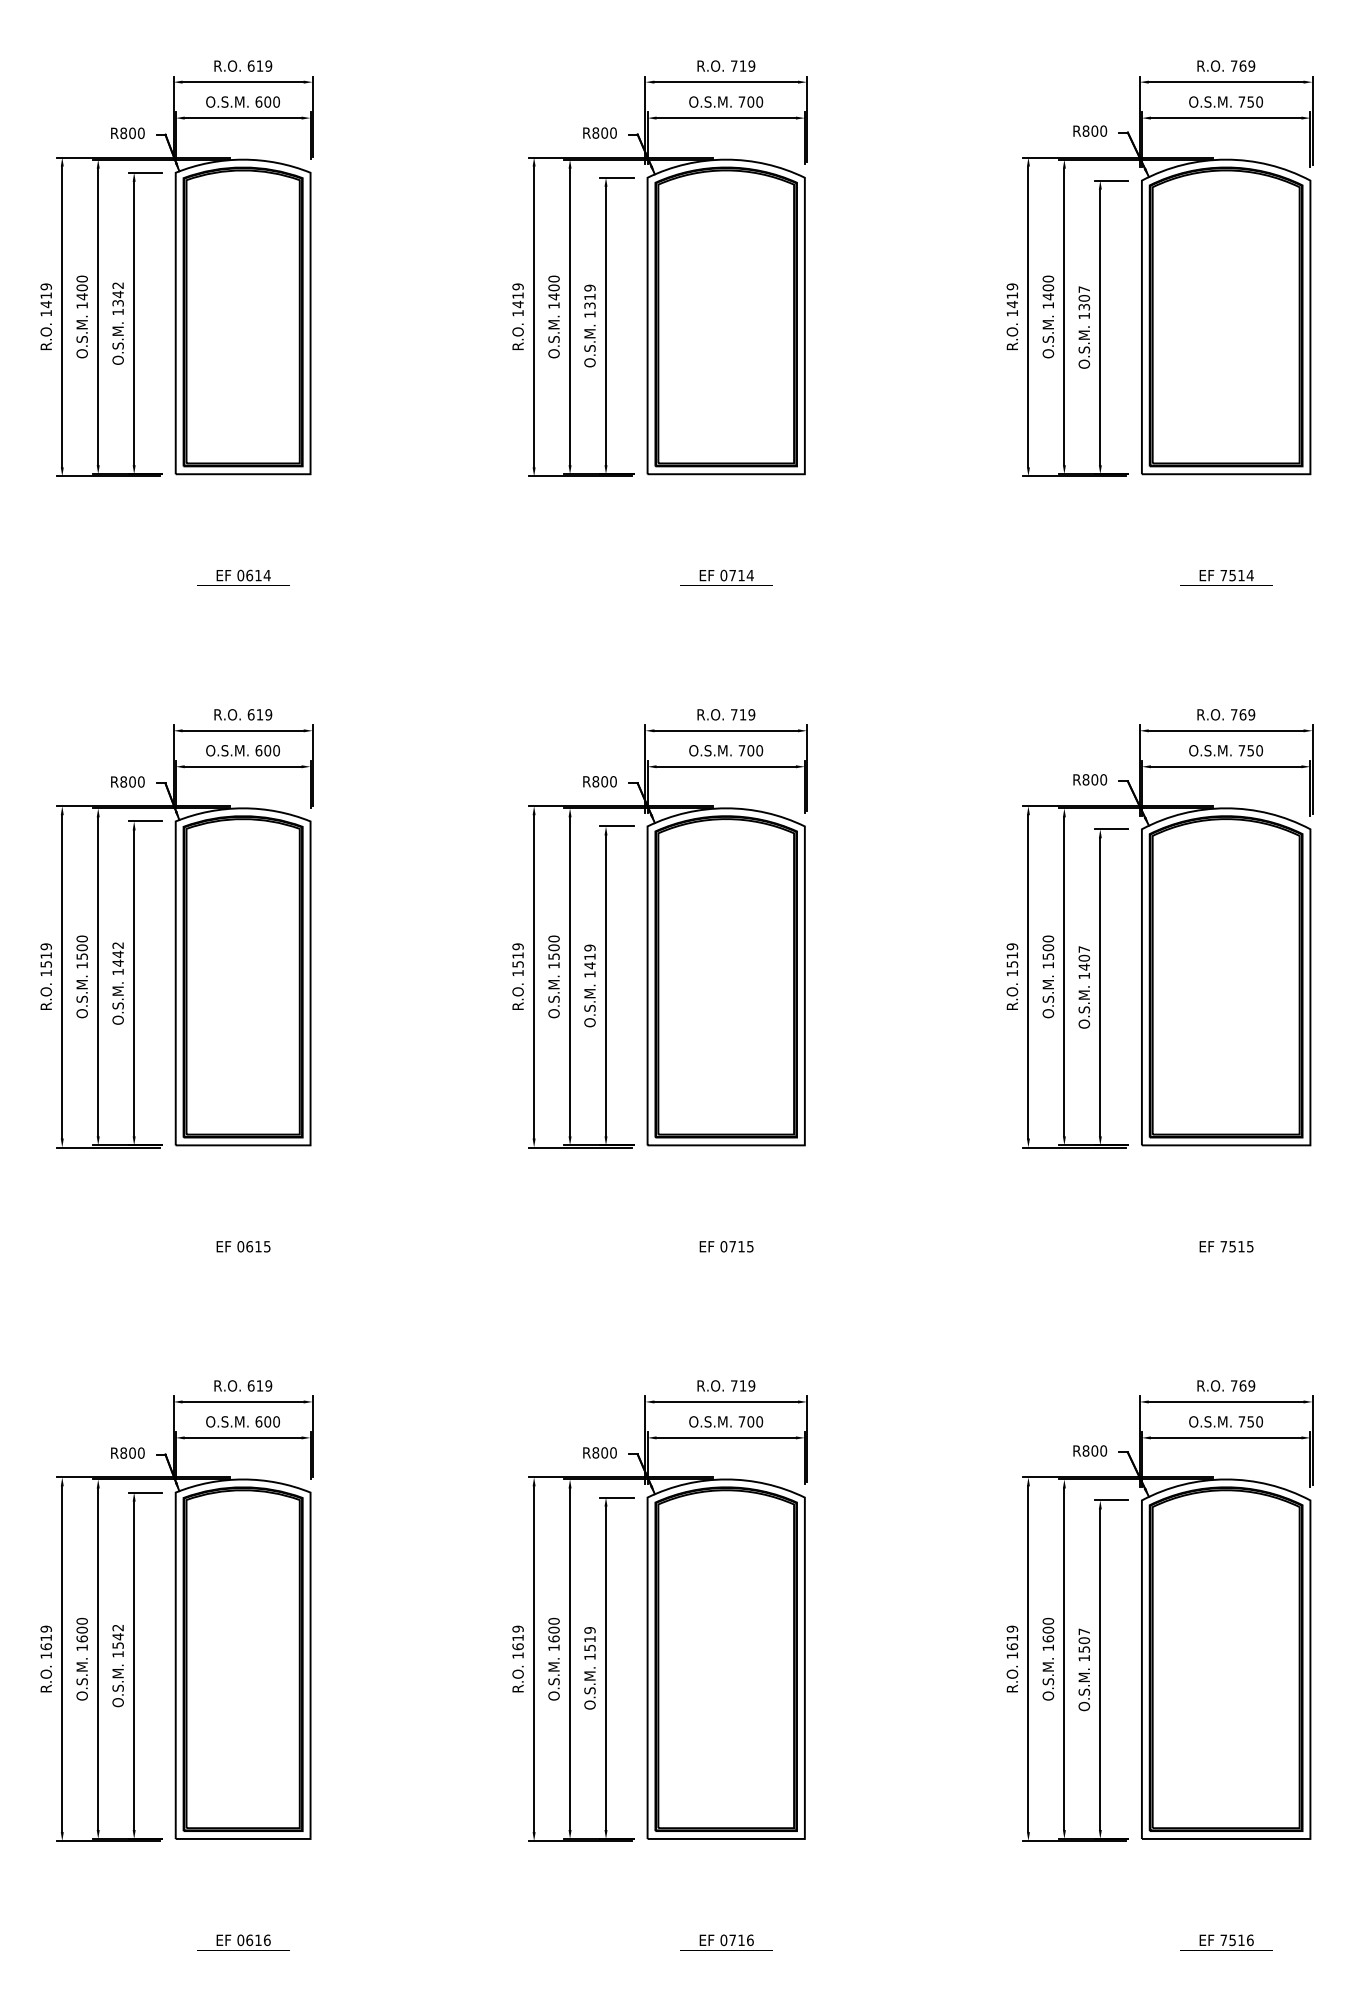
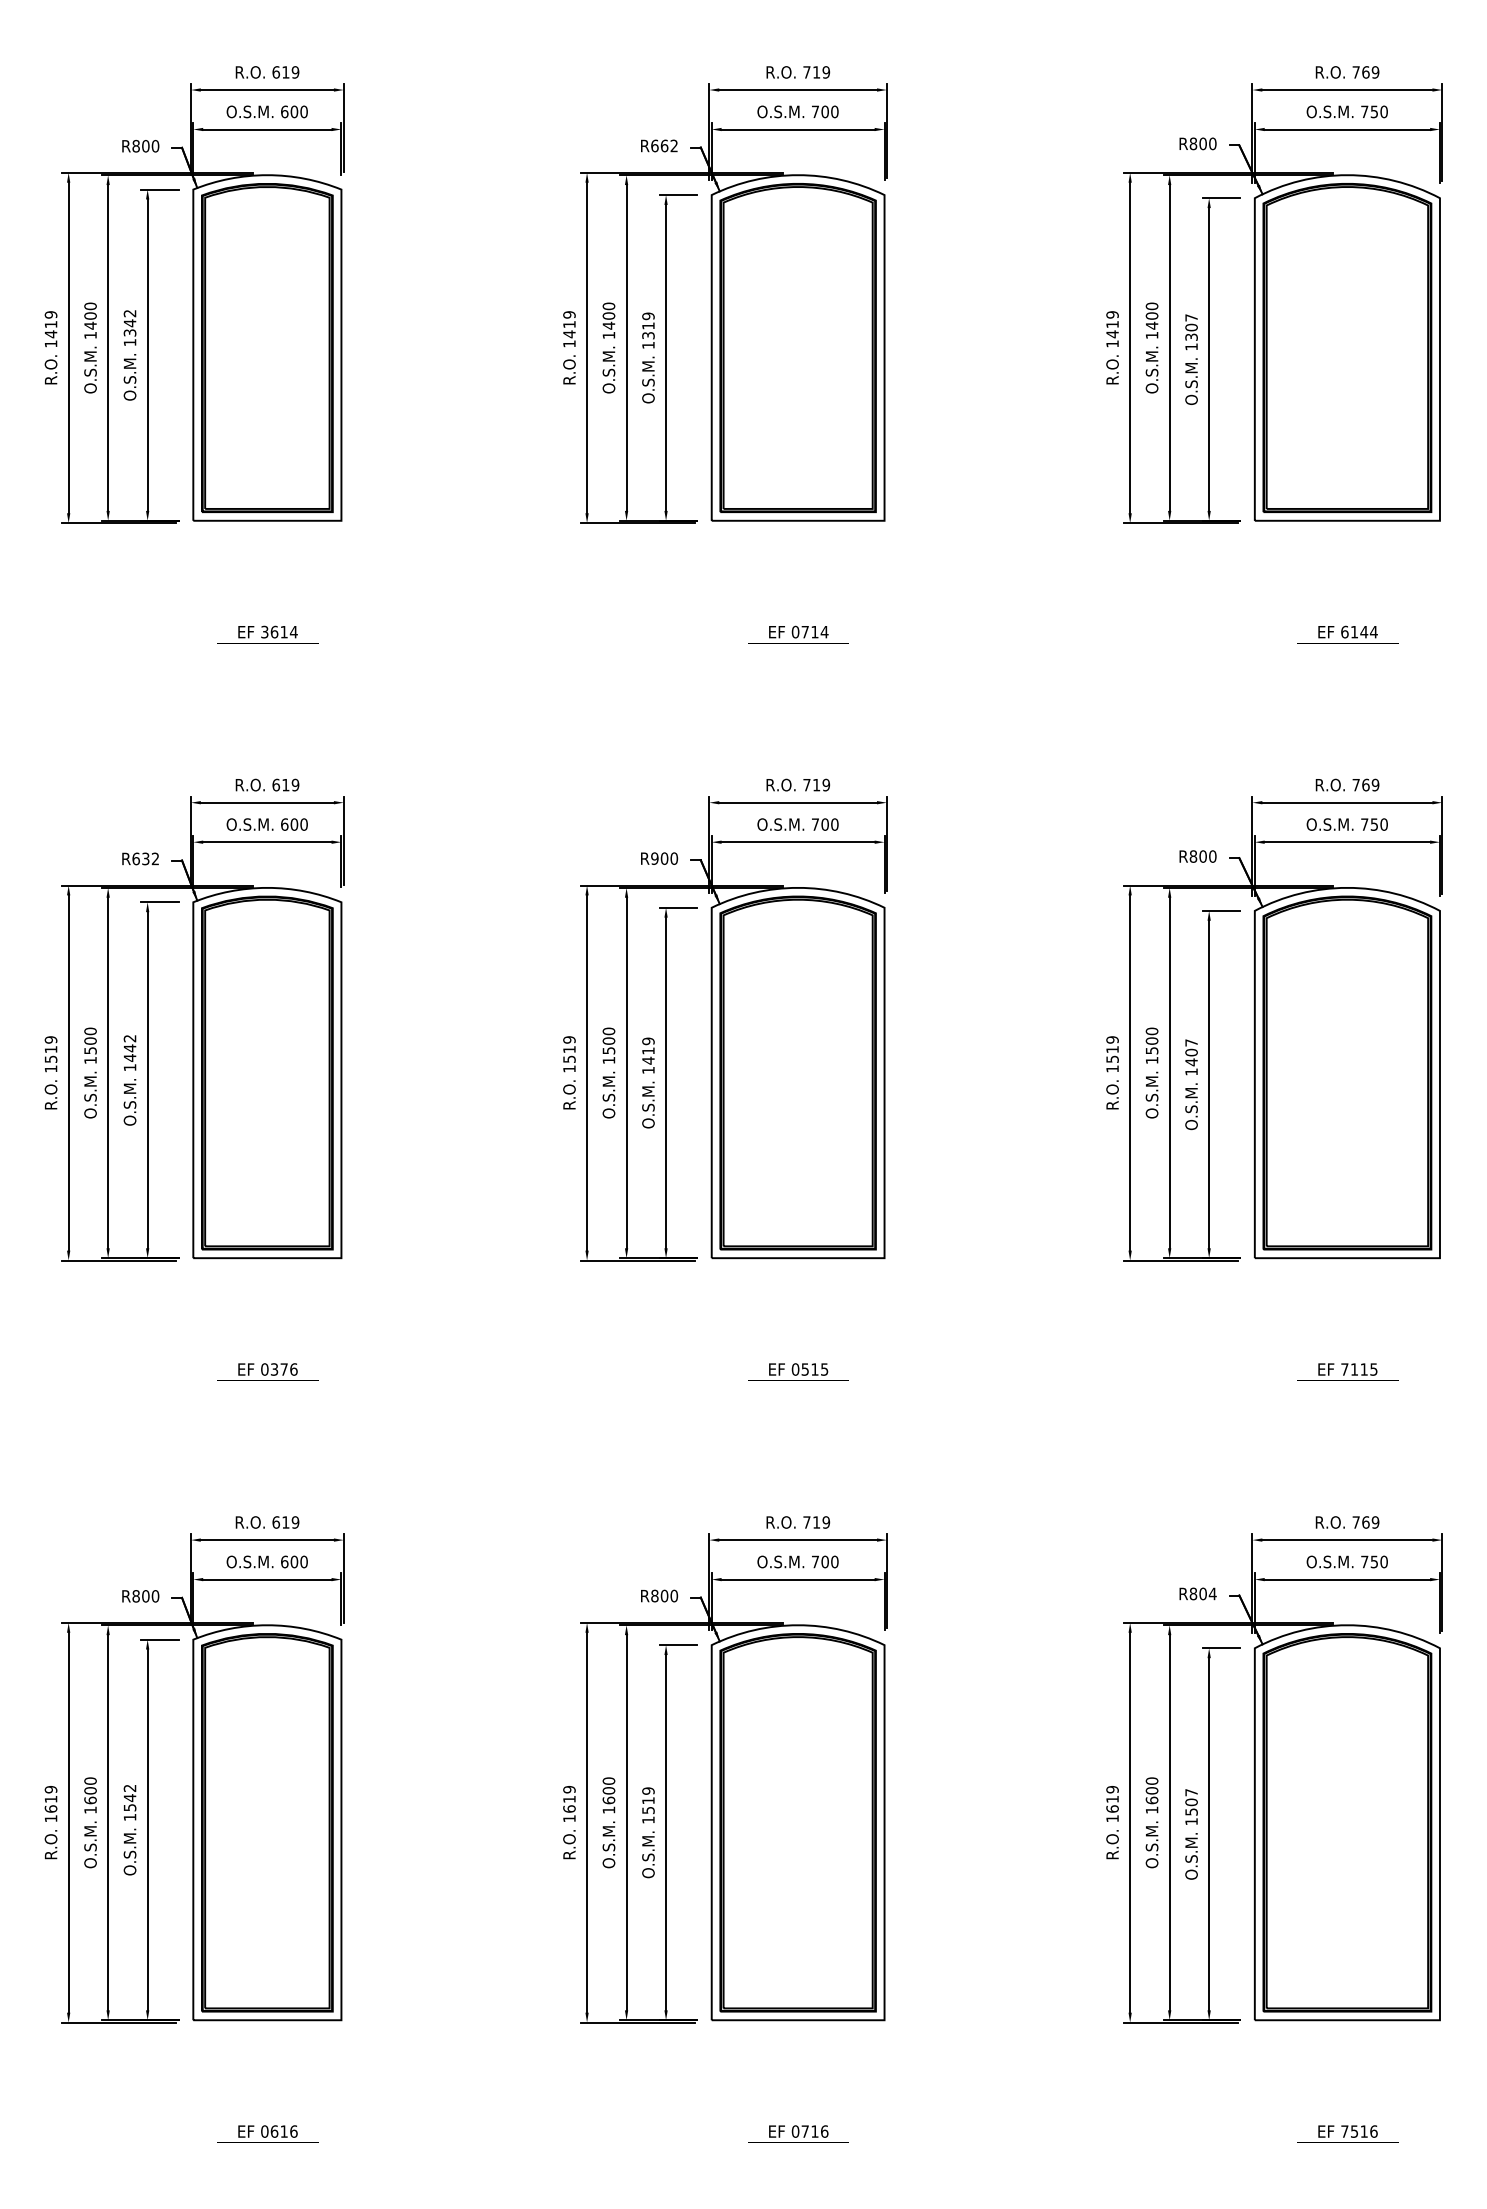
text: (604, 132) -> (664, 145), R800 -> R662
text: (240, 575) -> (264, 632), 0614 -> 3614
text: (1232, 575) -> (1354, 632), 7514 -> 6144
text: (132, 781) -> (145, 858), R800 -> R632
text: (595, 781) -> (654, 858), R800 -> R900
text: (258, 1246) -> (284, 1369), 0615 -> 0376
text: (732, 1246) -> (805, 1369), 0715 -> 0515
text: (1232, 1246) -> (1354, 1369), 7515 -> 7115
text: (1103, 1450) -> (1212, 1593), R800 -> R804

